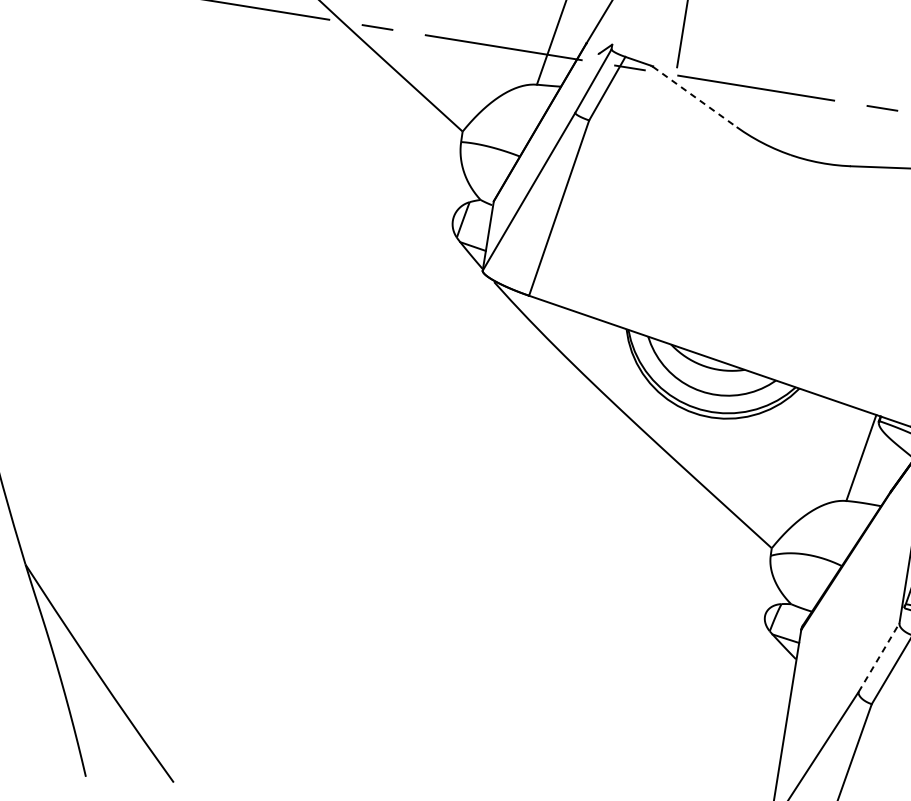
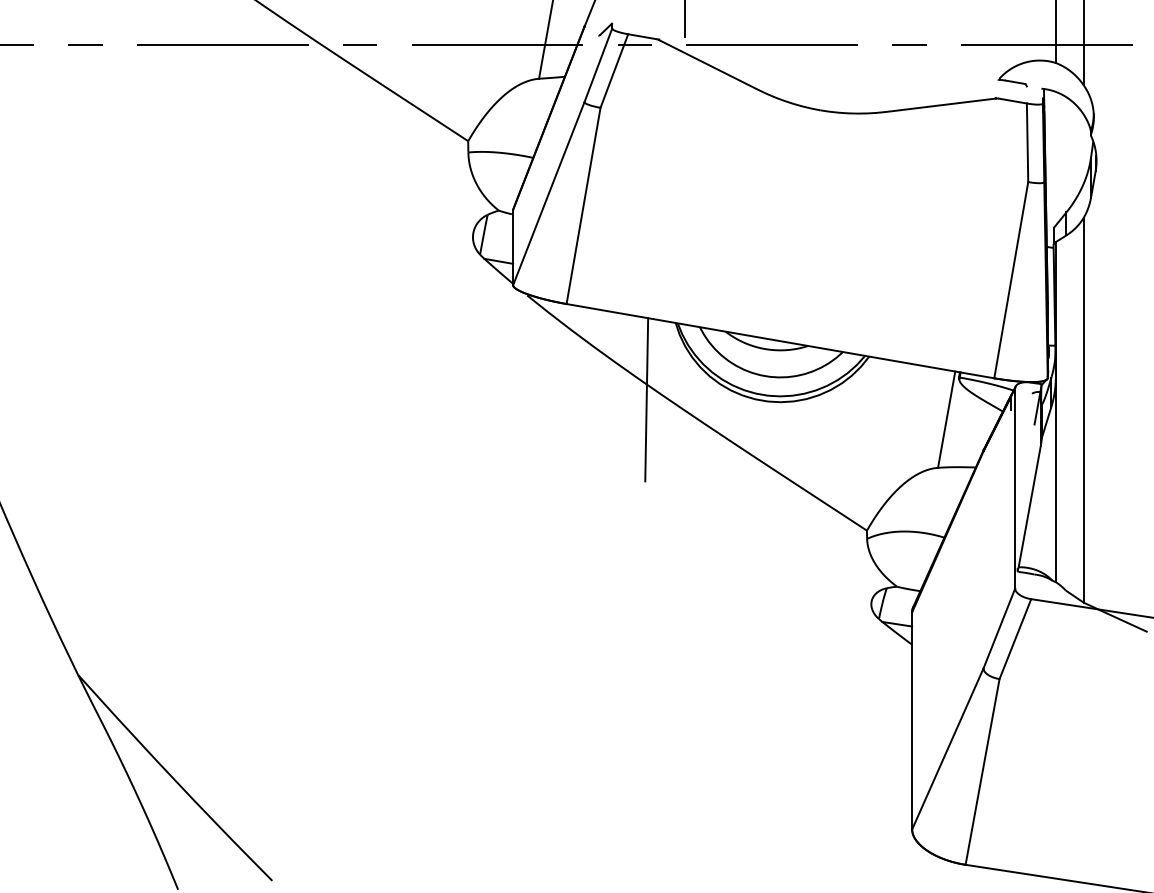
line: (695, 97) -> (709, 65), dashed -> solid
line: (588, 395) -> (646, 399), added
line: (879, 657) -> (999, 628), dashed -> solid

